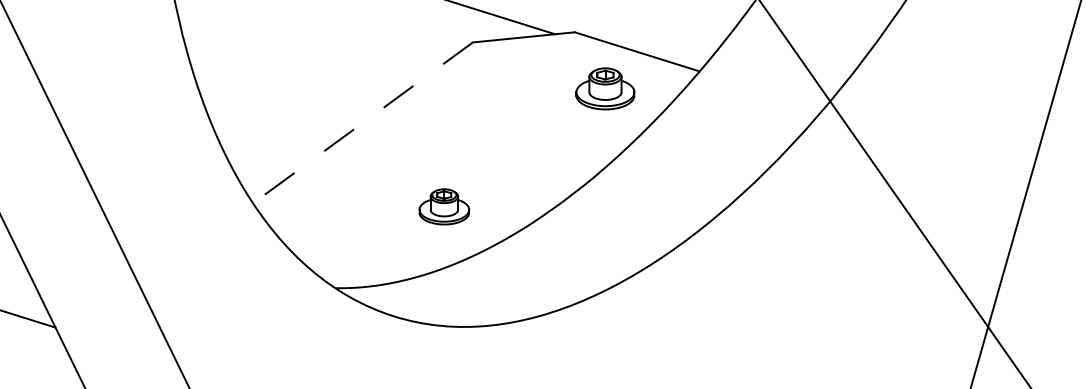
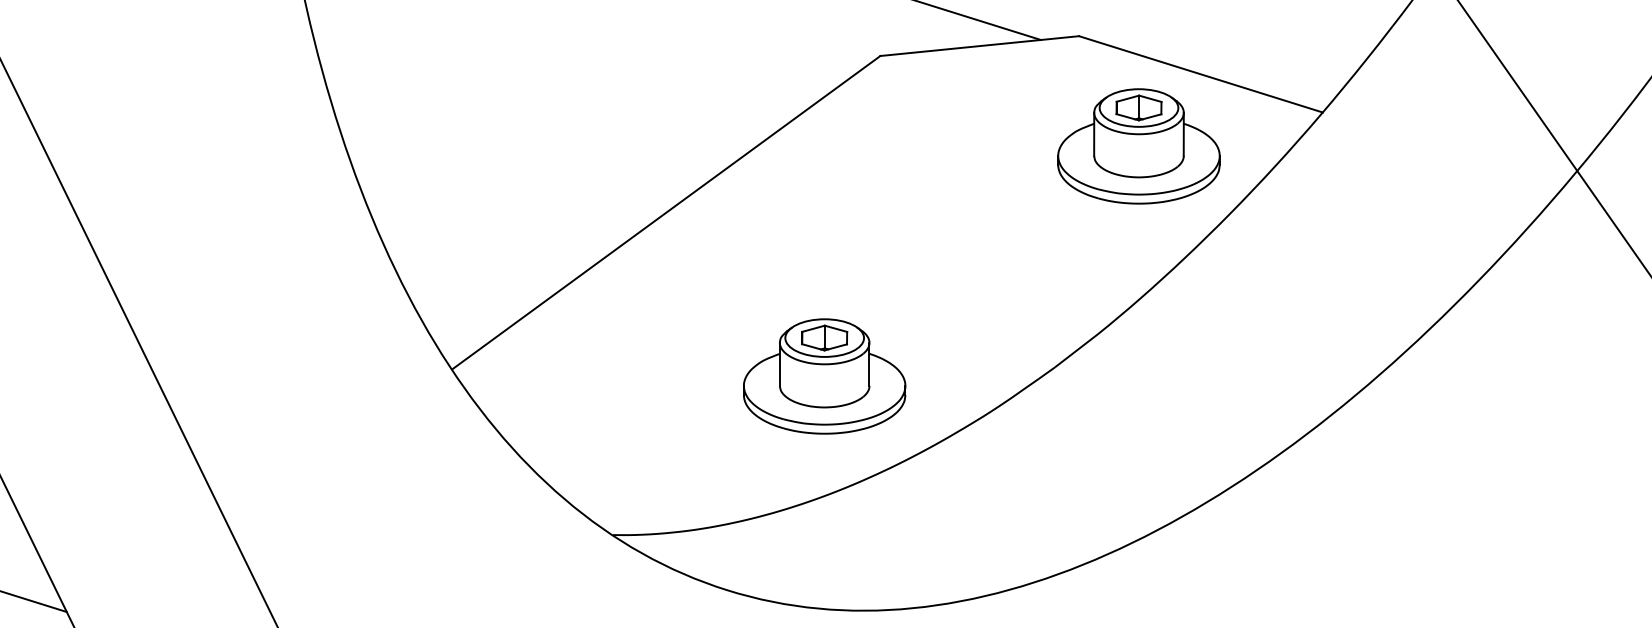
part: (605, 88) -> (1139, 145), size x1.43
line: (362, 123) -> (665, 213), dashed -> solid
part: (444, 206) -> (825, 375), size x1.67

